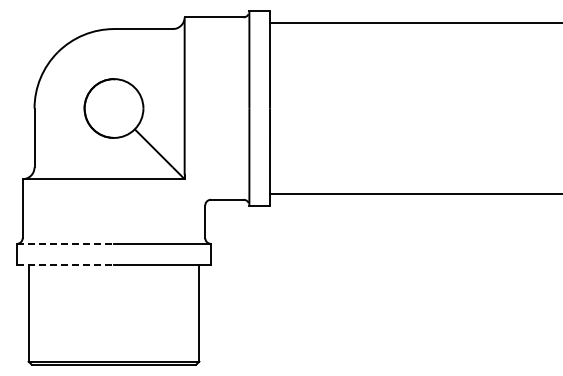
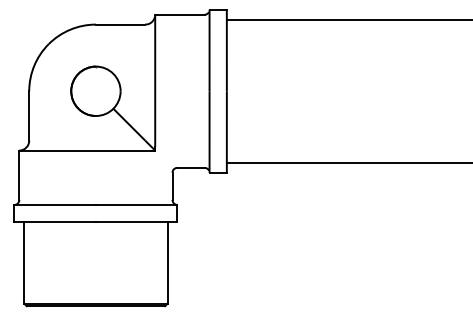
line: (65, 243) -> (55, 204), dashed -> solid
line: (65, 264) -> (55, 222), dashed -> solid

